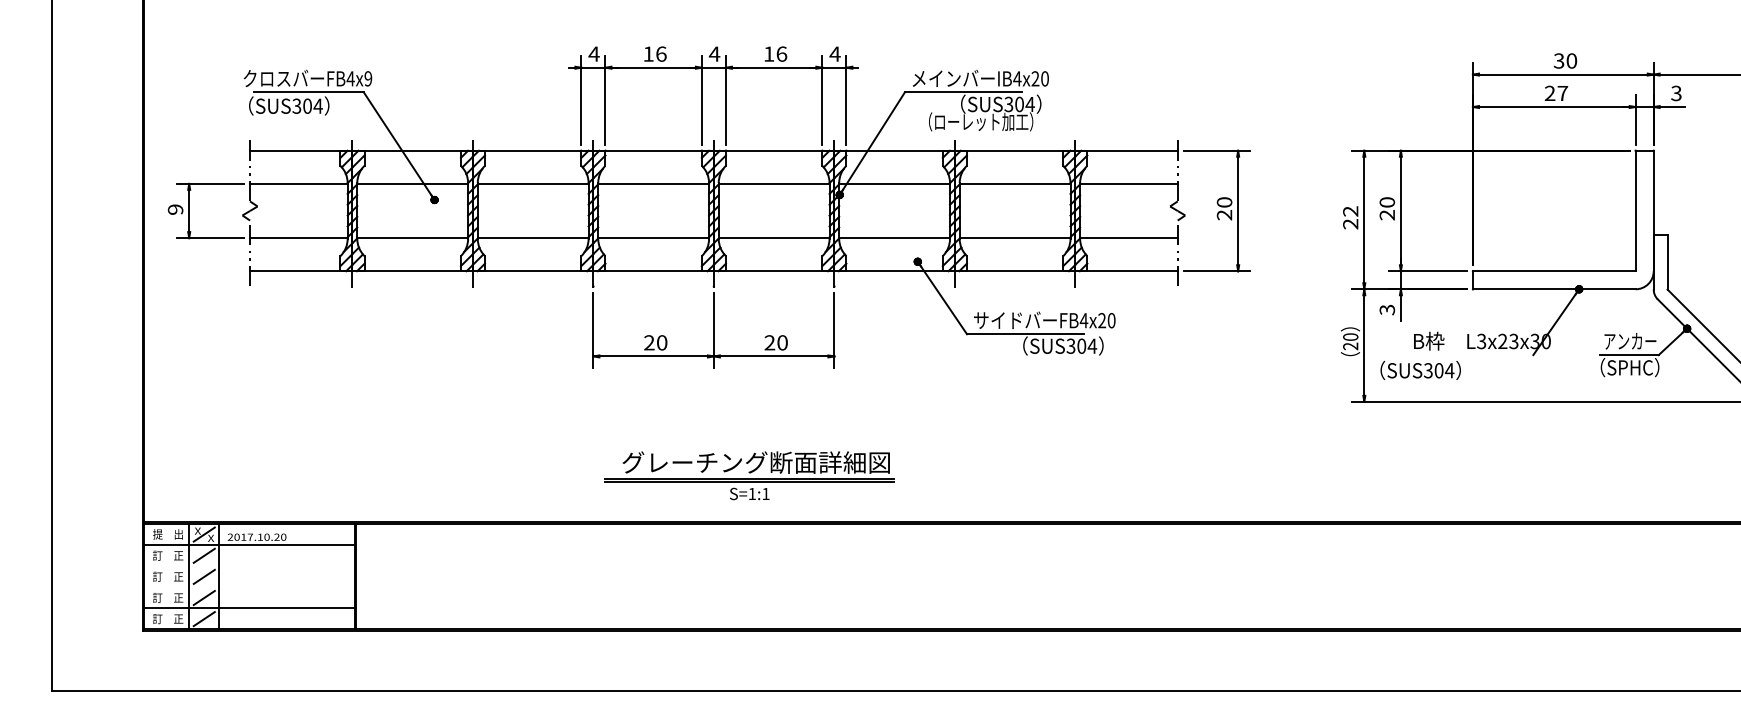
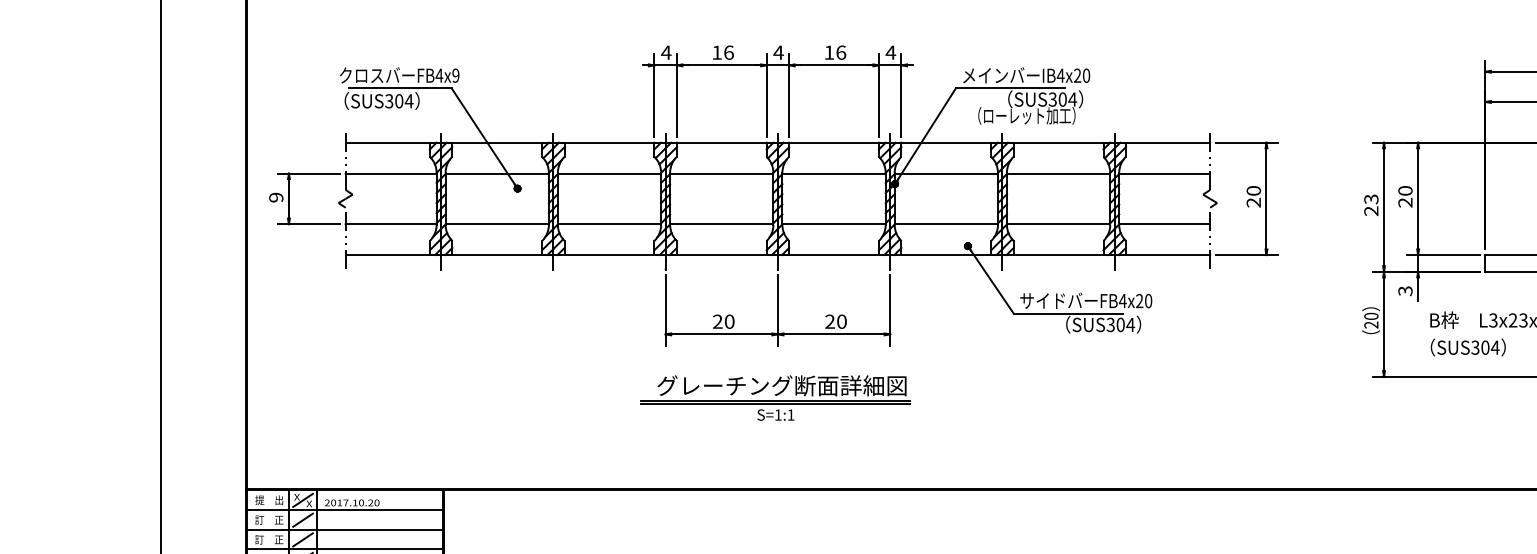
text: (1350, 211) -> (1371, 199), 22 -> 23
text: (1420, 369) -> (1468, 346), moved
part: (749, 475) -> (775, 397), moved
line: (249, 565) -> (345, 529), added
line: (249, 586) -> (345, 548), added

